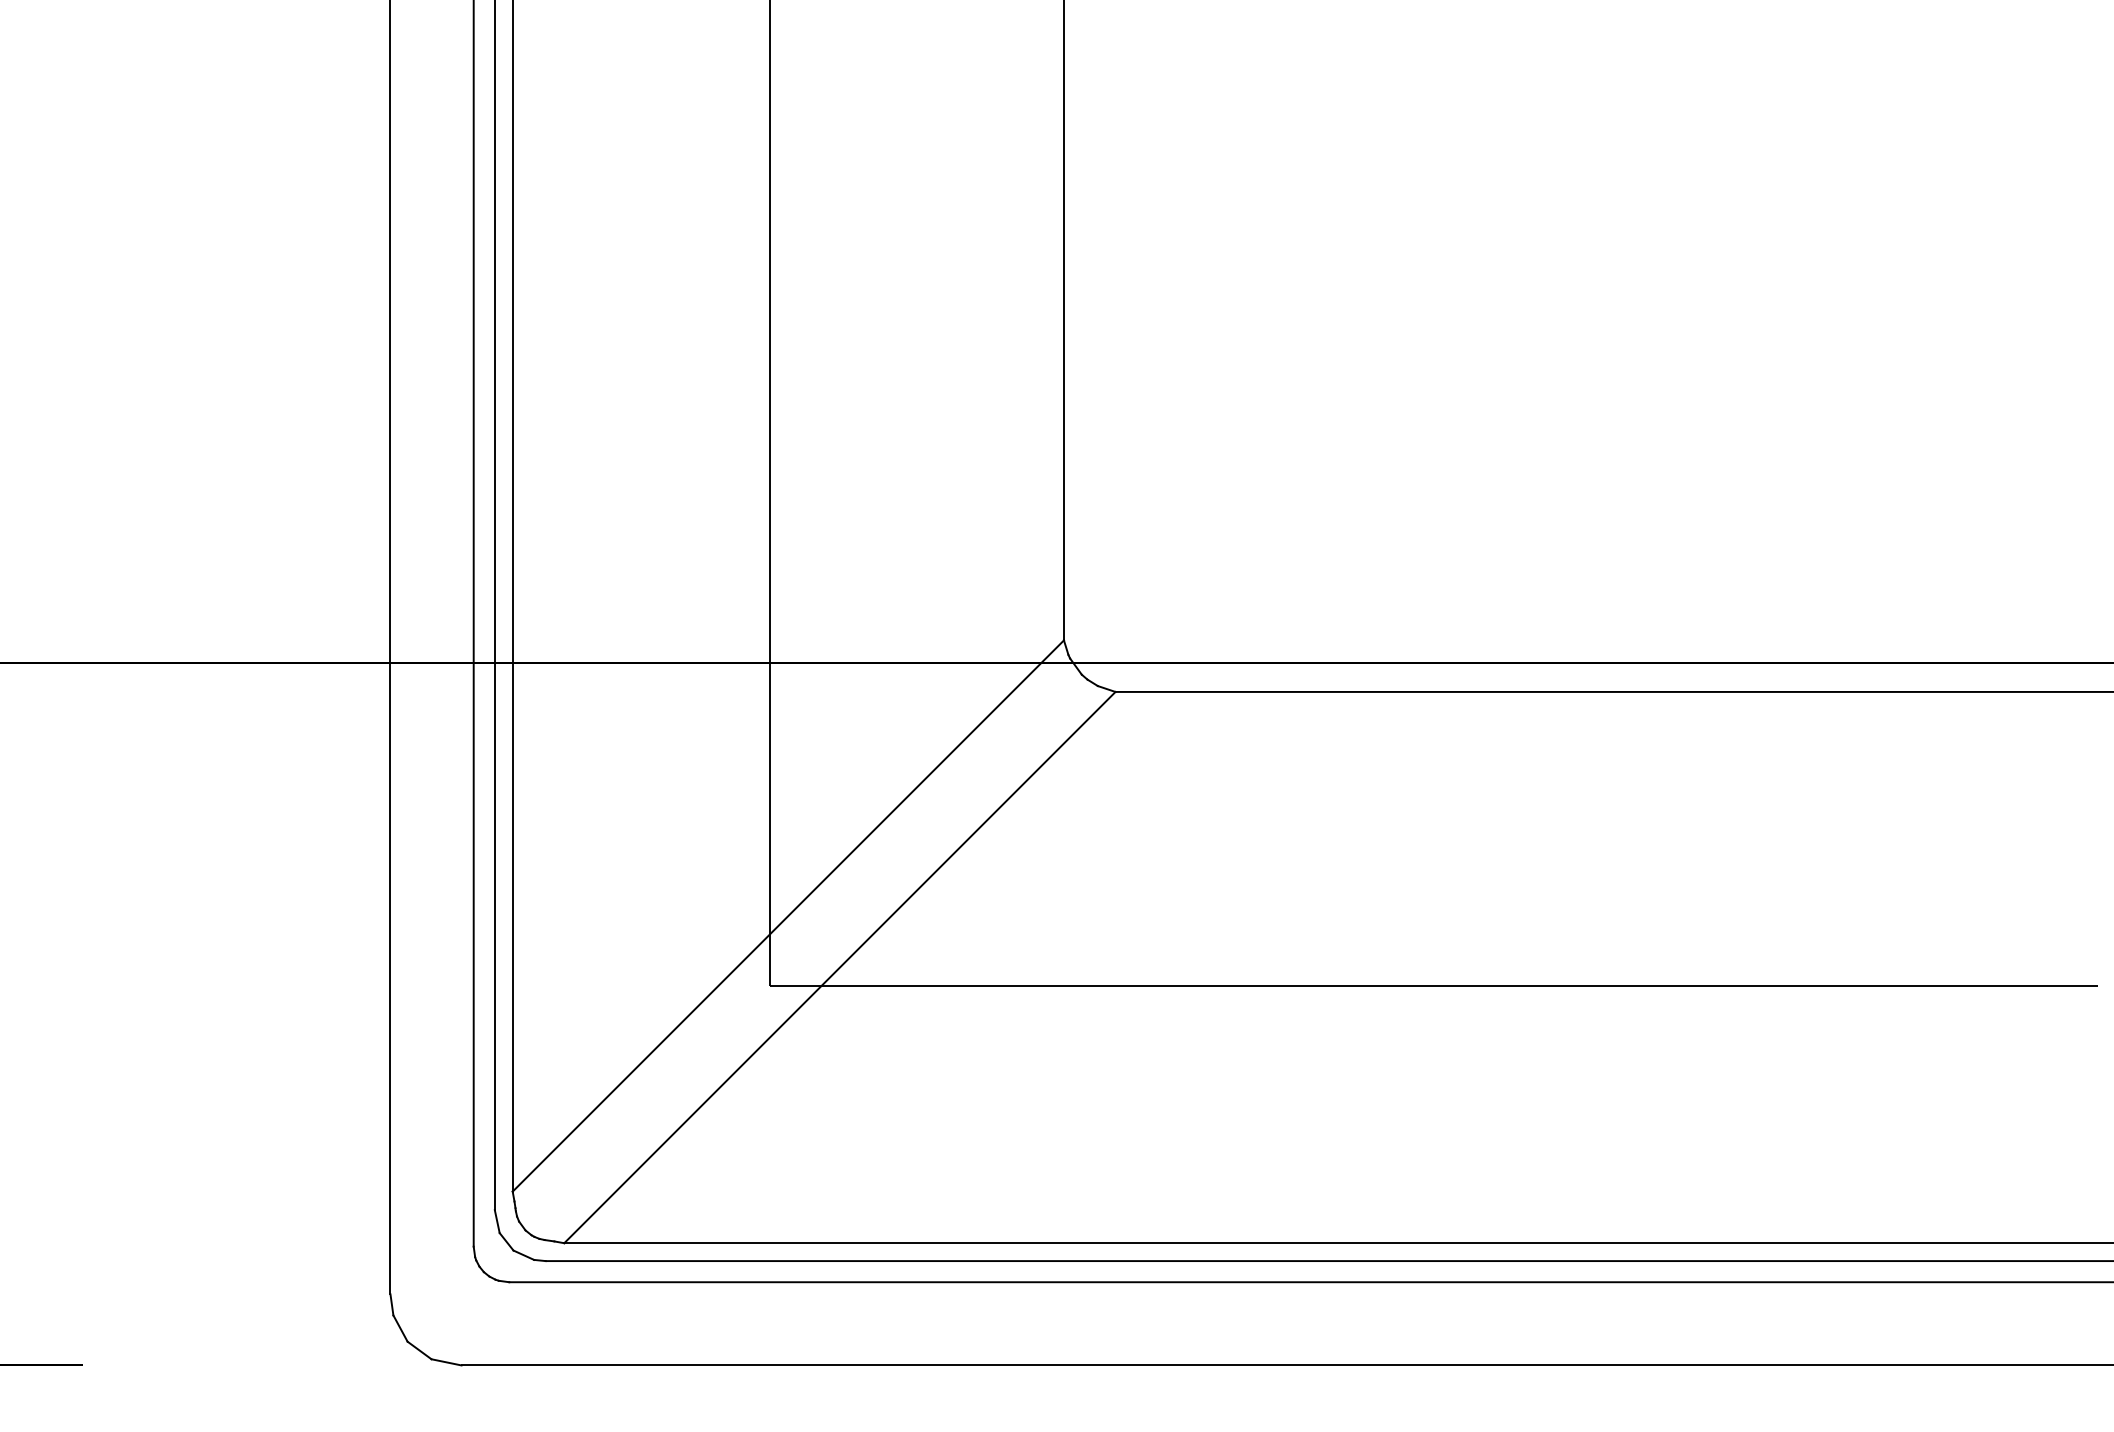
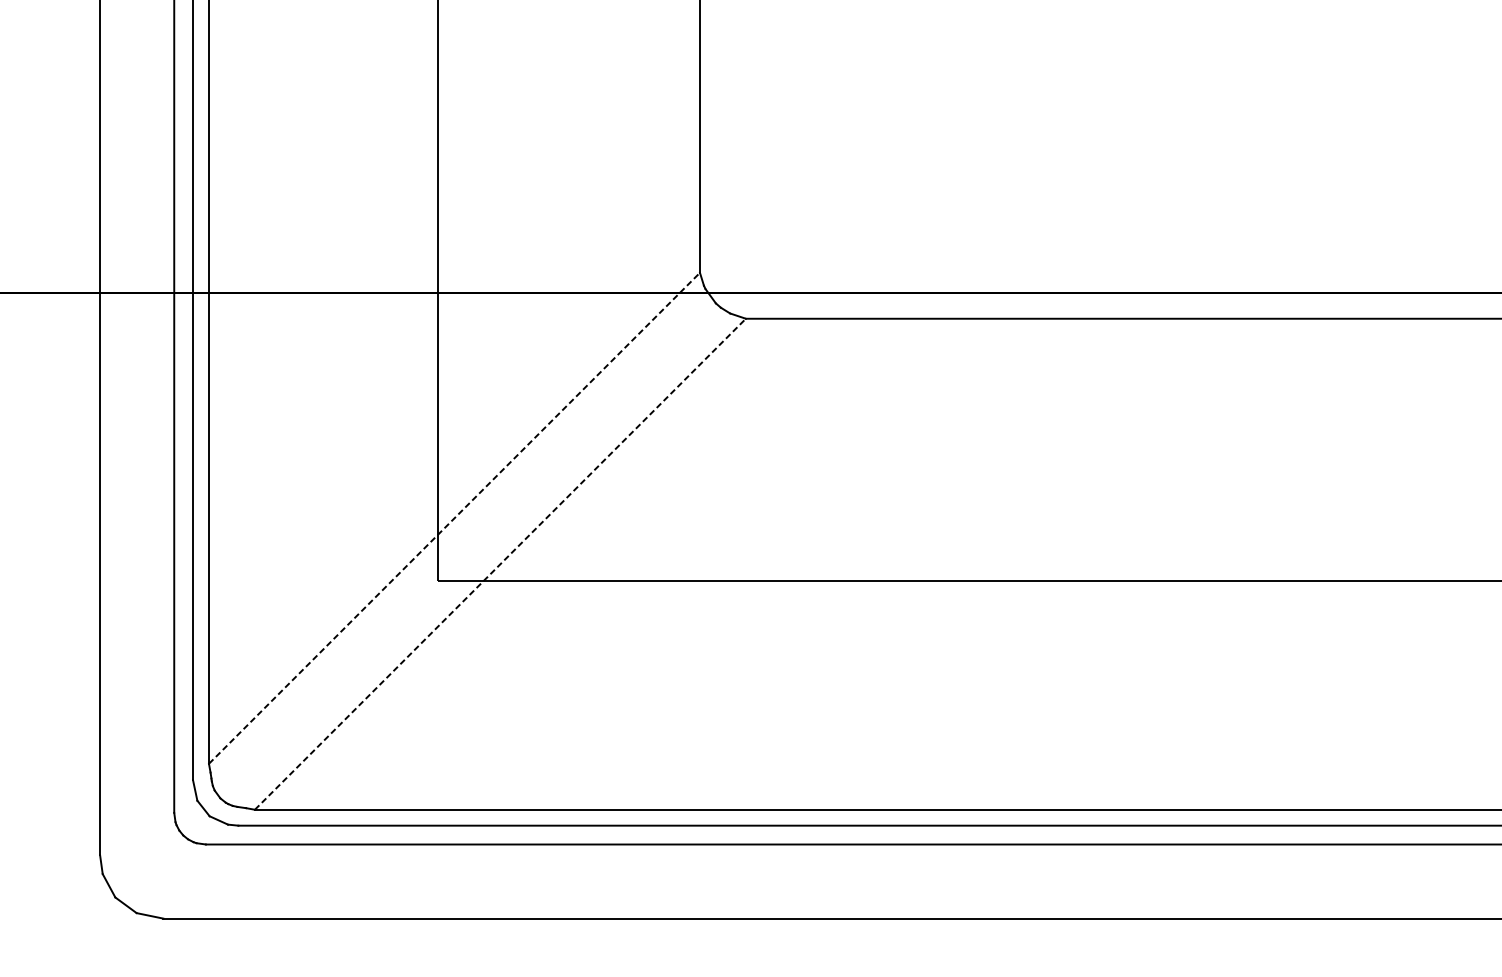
line: (788, 916) -> (454, 518), solid -> dashed
line: (839, 967) -> (500, 564), solid -> dashed

